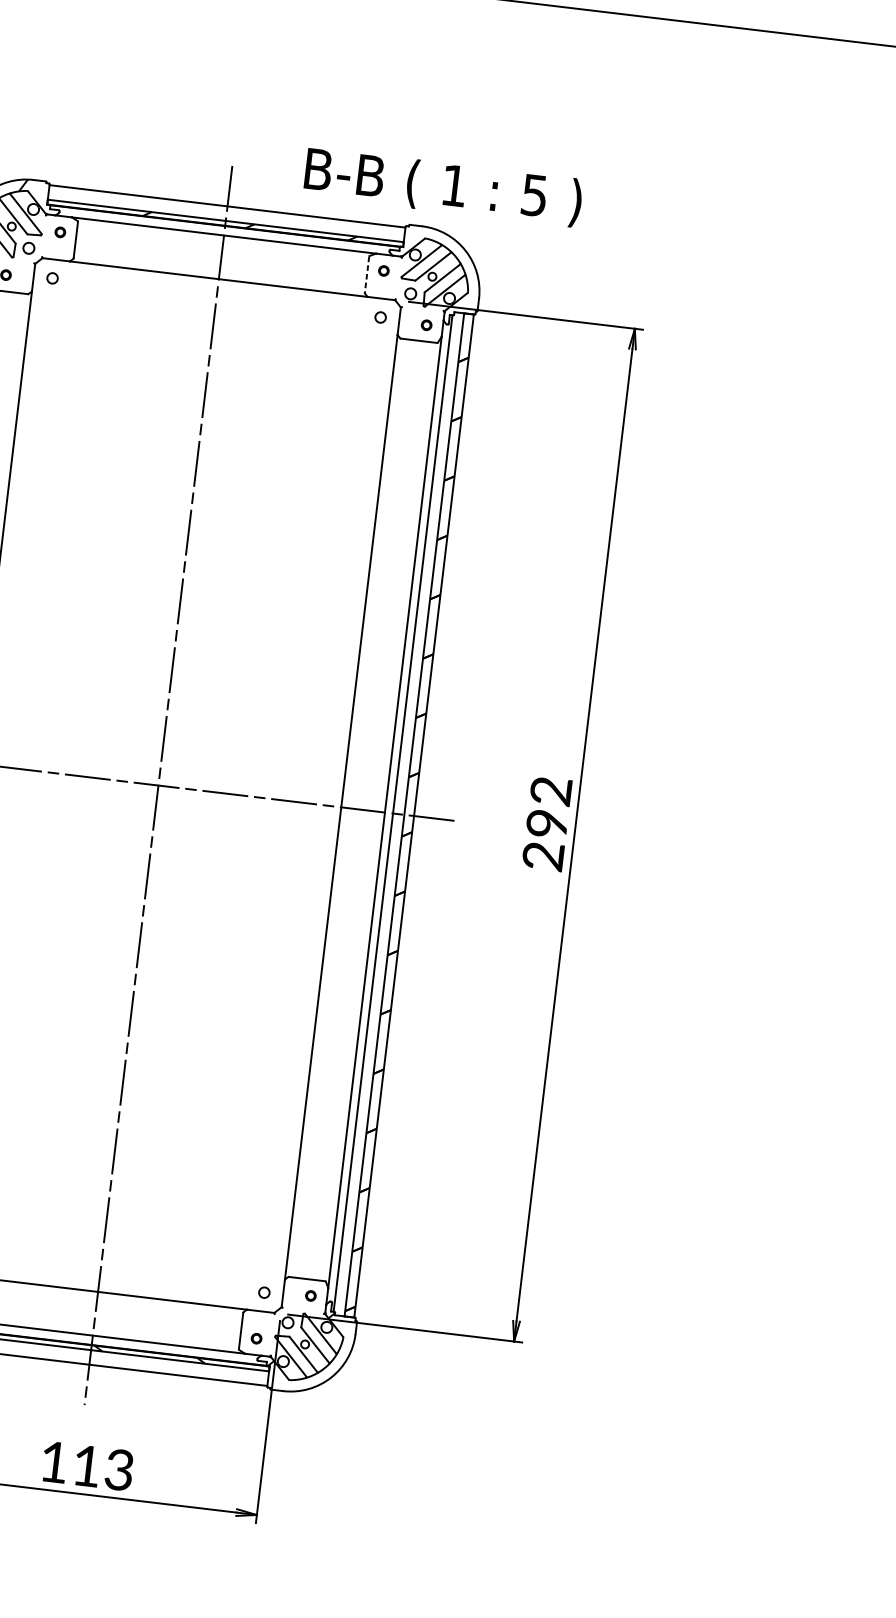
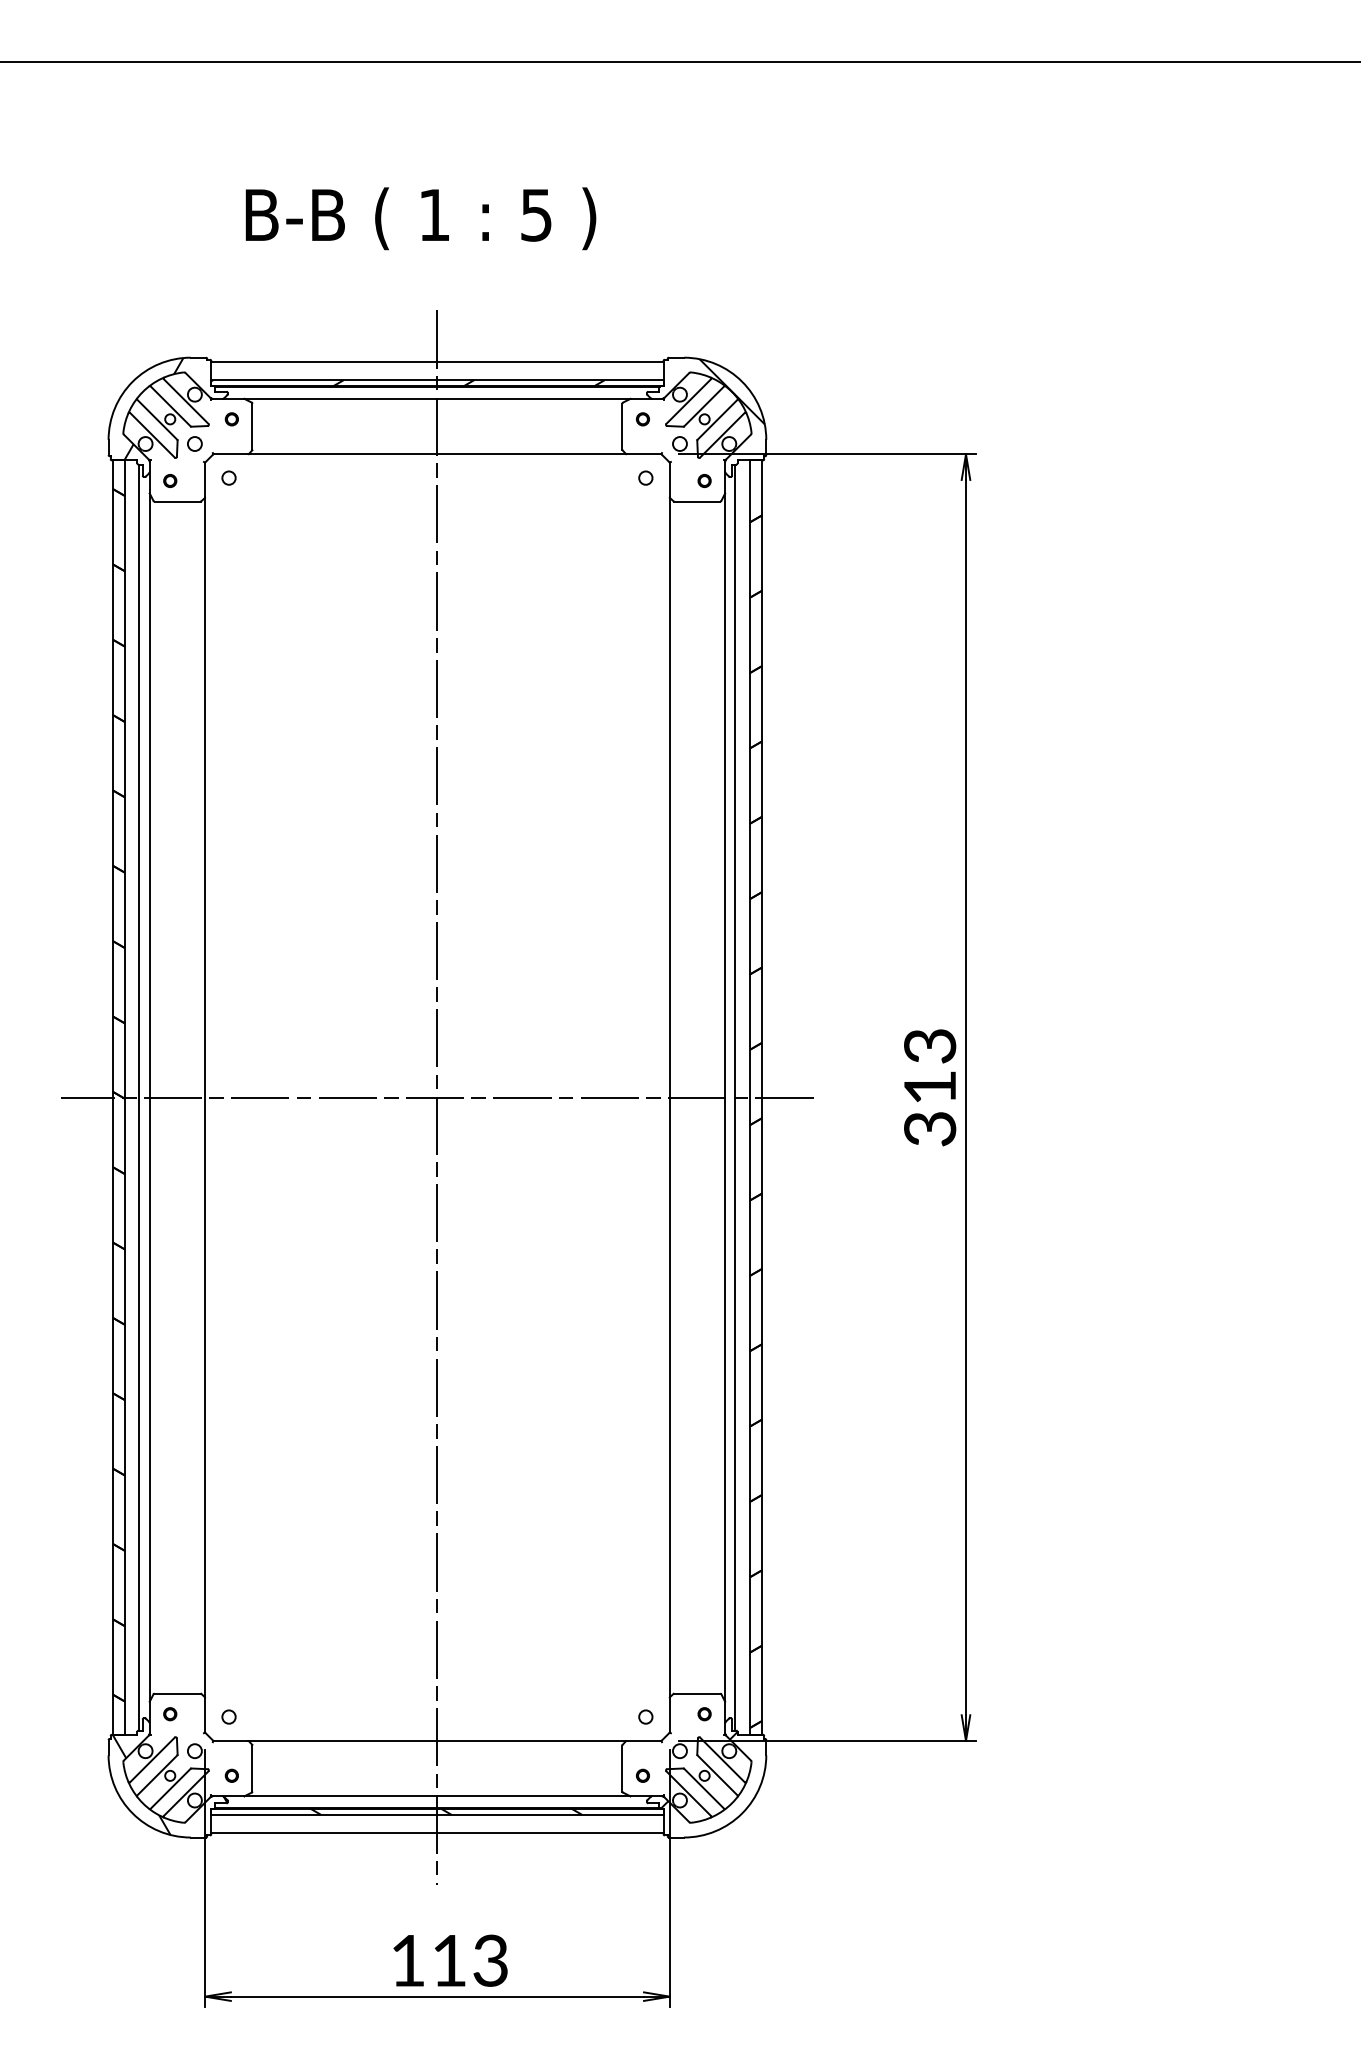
text: (443, 187) -> (420, 218), moved
hatch: (456, 257) -> (731, 391), added
line: (367, 275) -> (622, 427), dashed -> solid
text: (547, 823) -> (930, 1087), 292 -> 313

